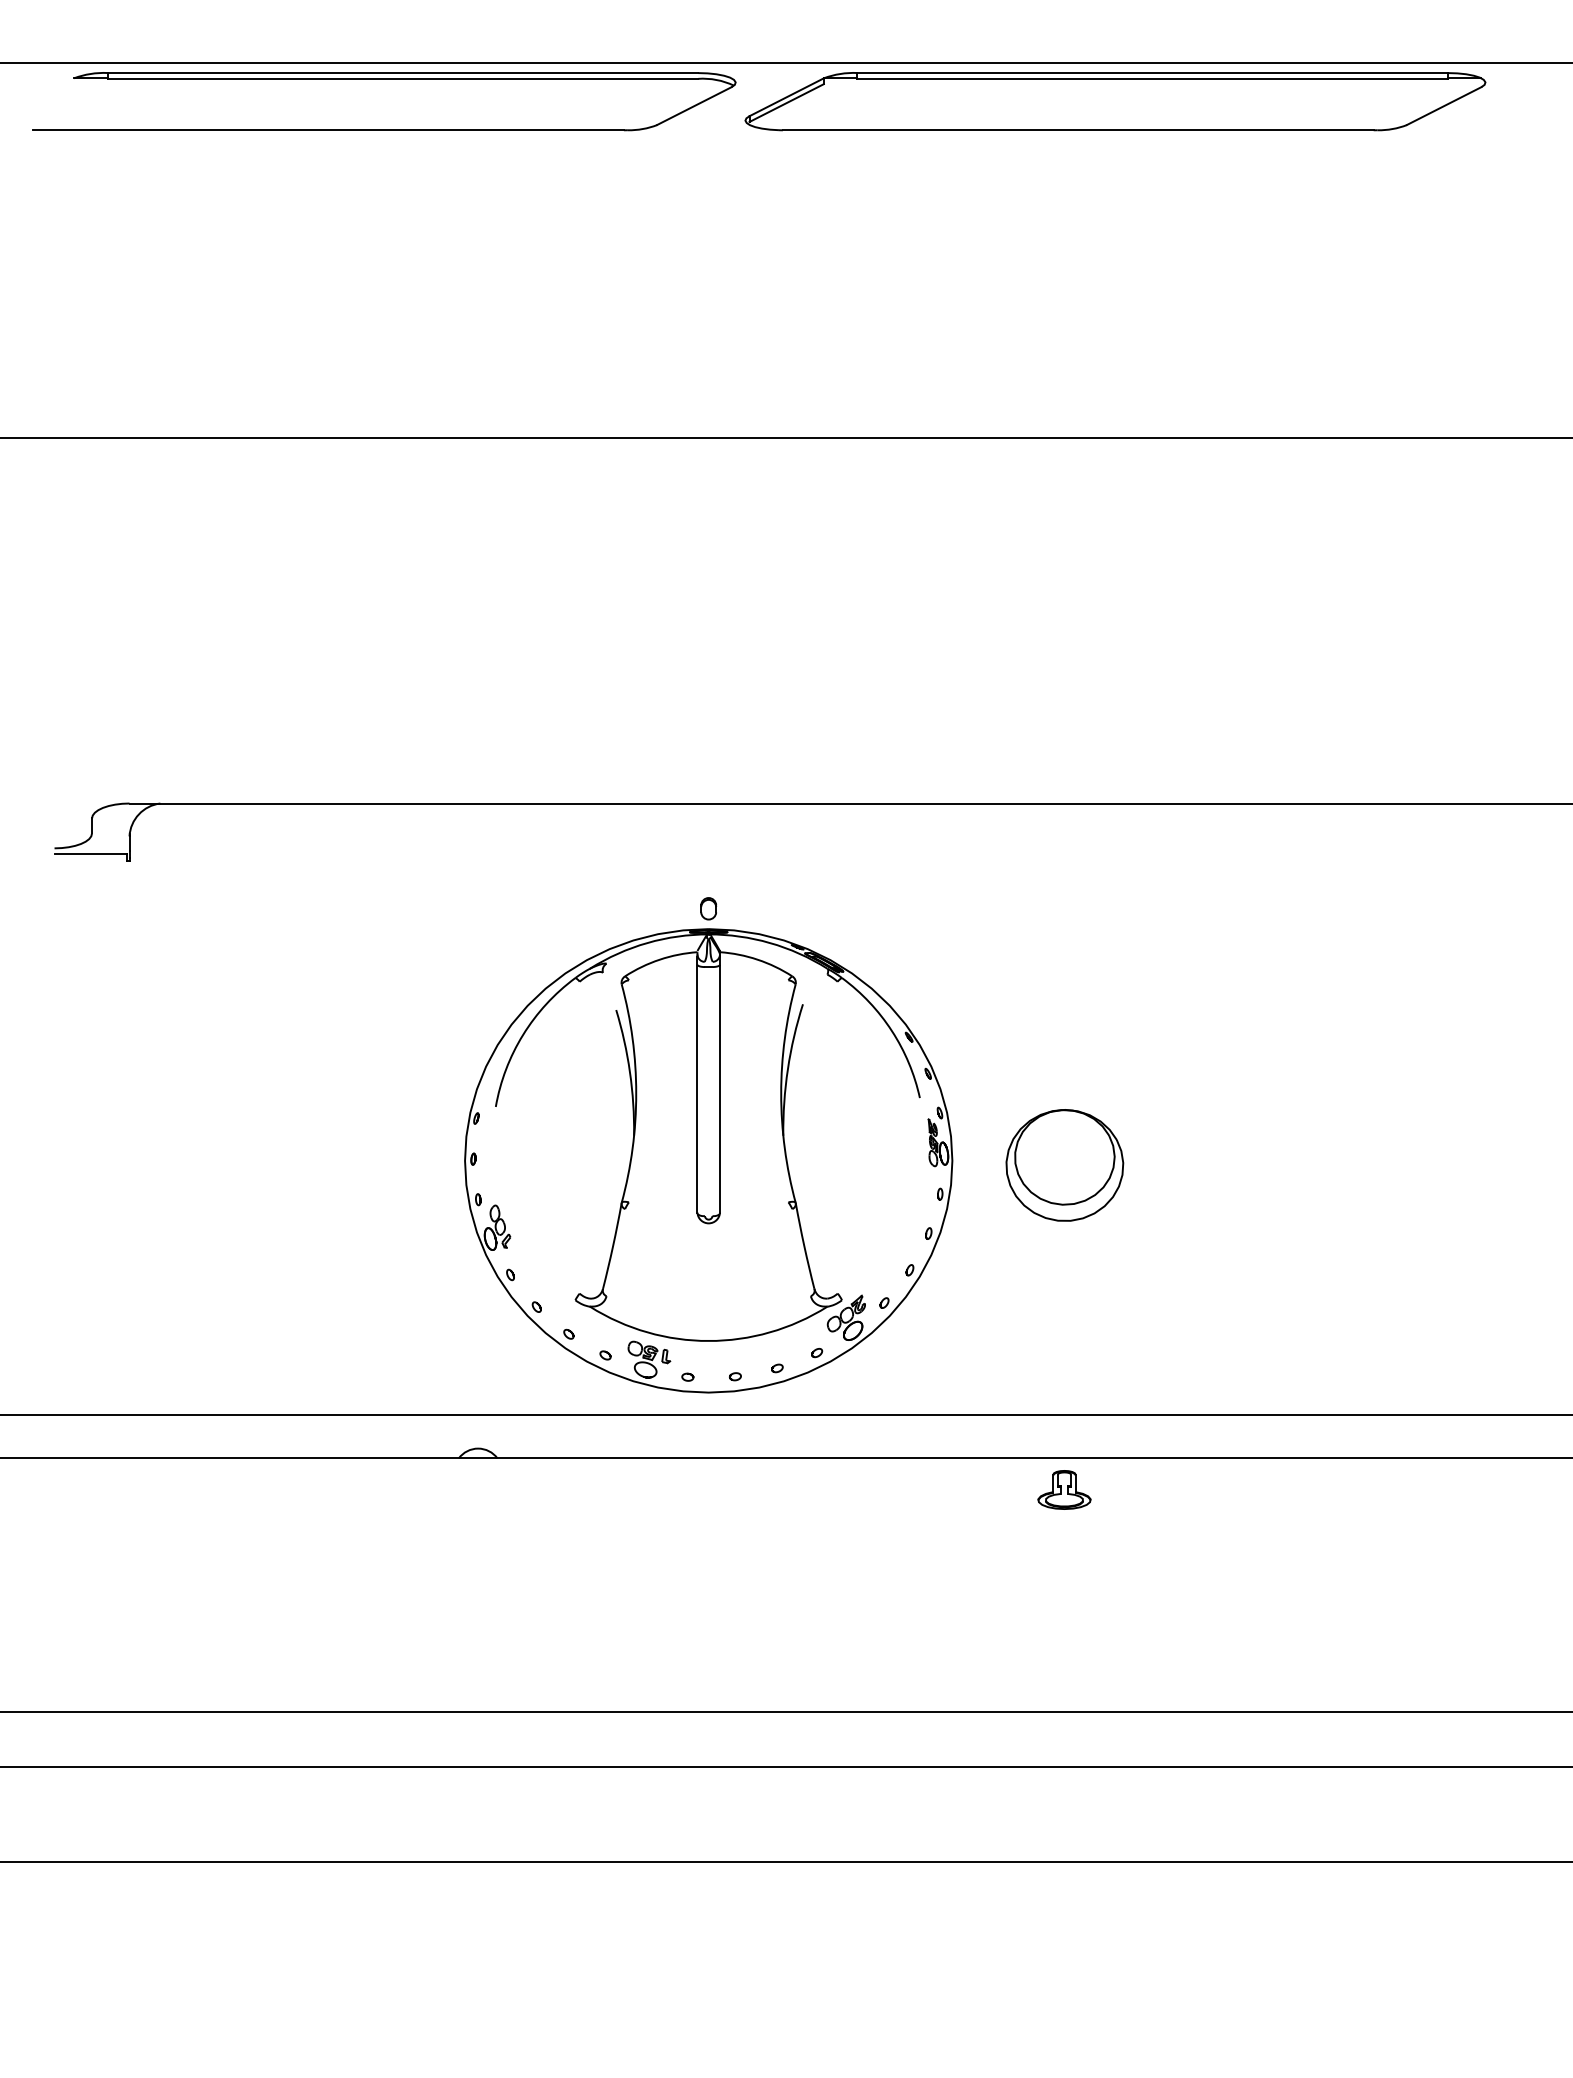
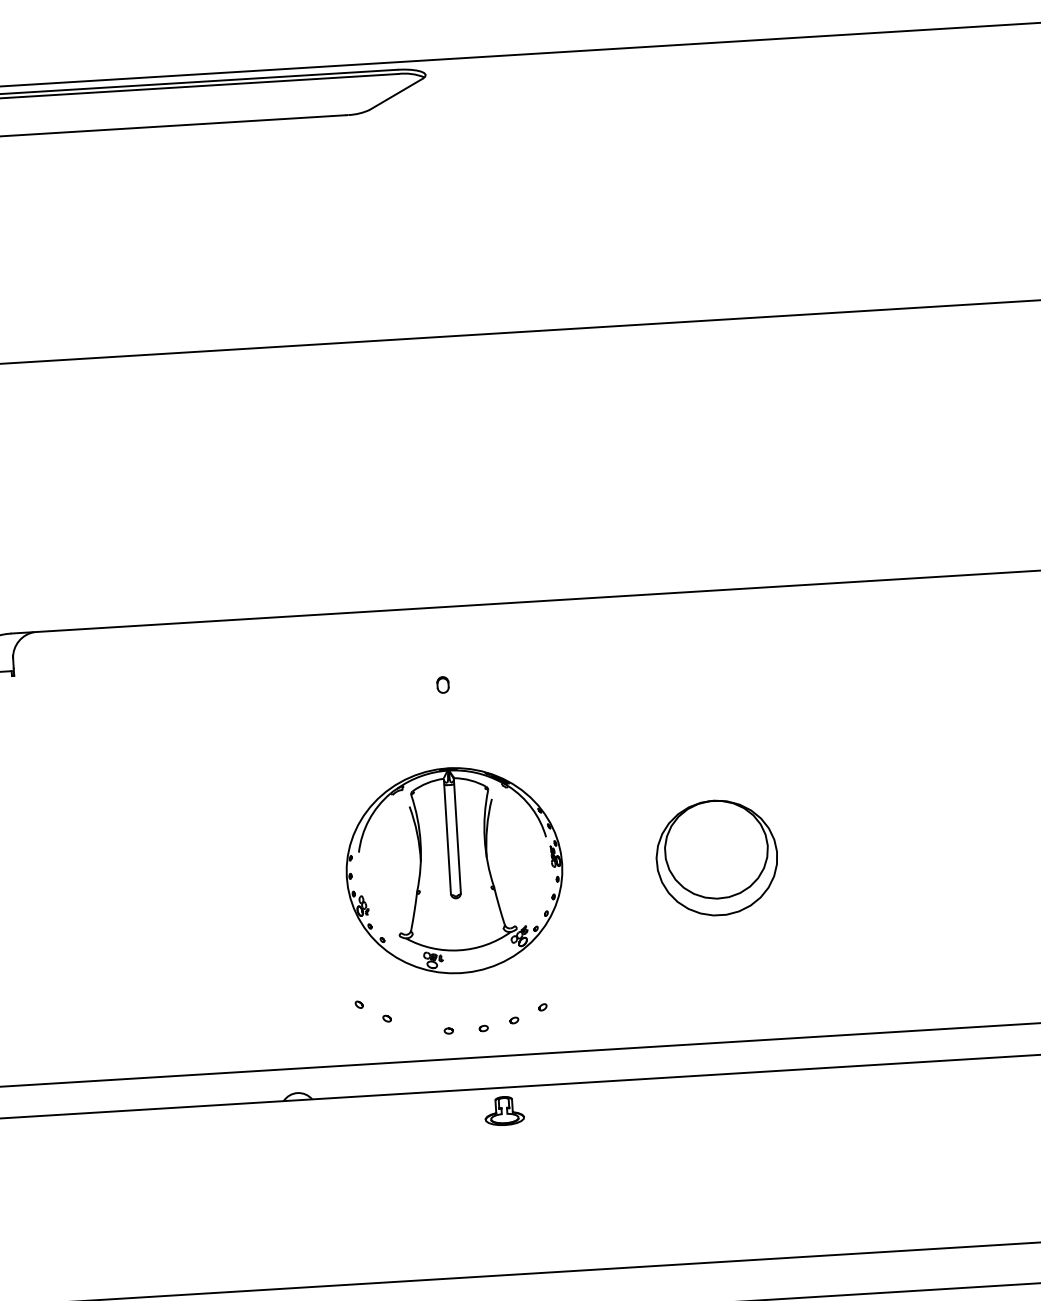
part: (1115, 101) -> (706, 71), removed
part: (708, 1160) -> (454, 870), size x0.6
part: (1064, 1165) -> (716, 858), size x1.4
part: (1064, 1489) -> (504, 1110), moved

